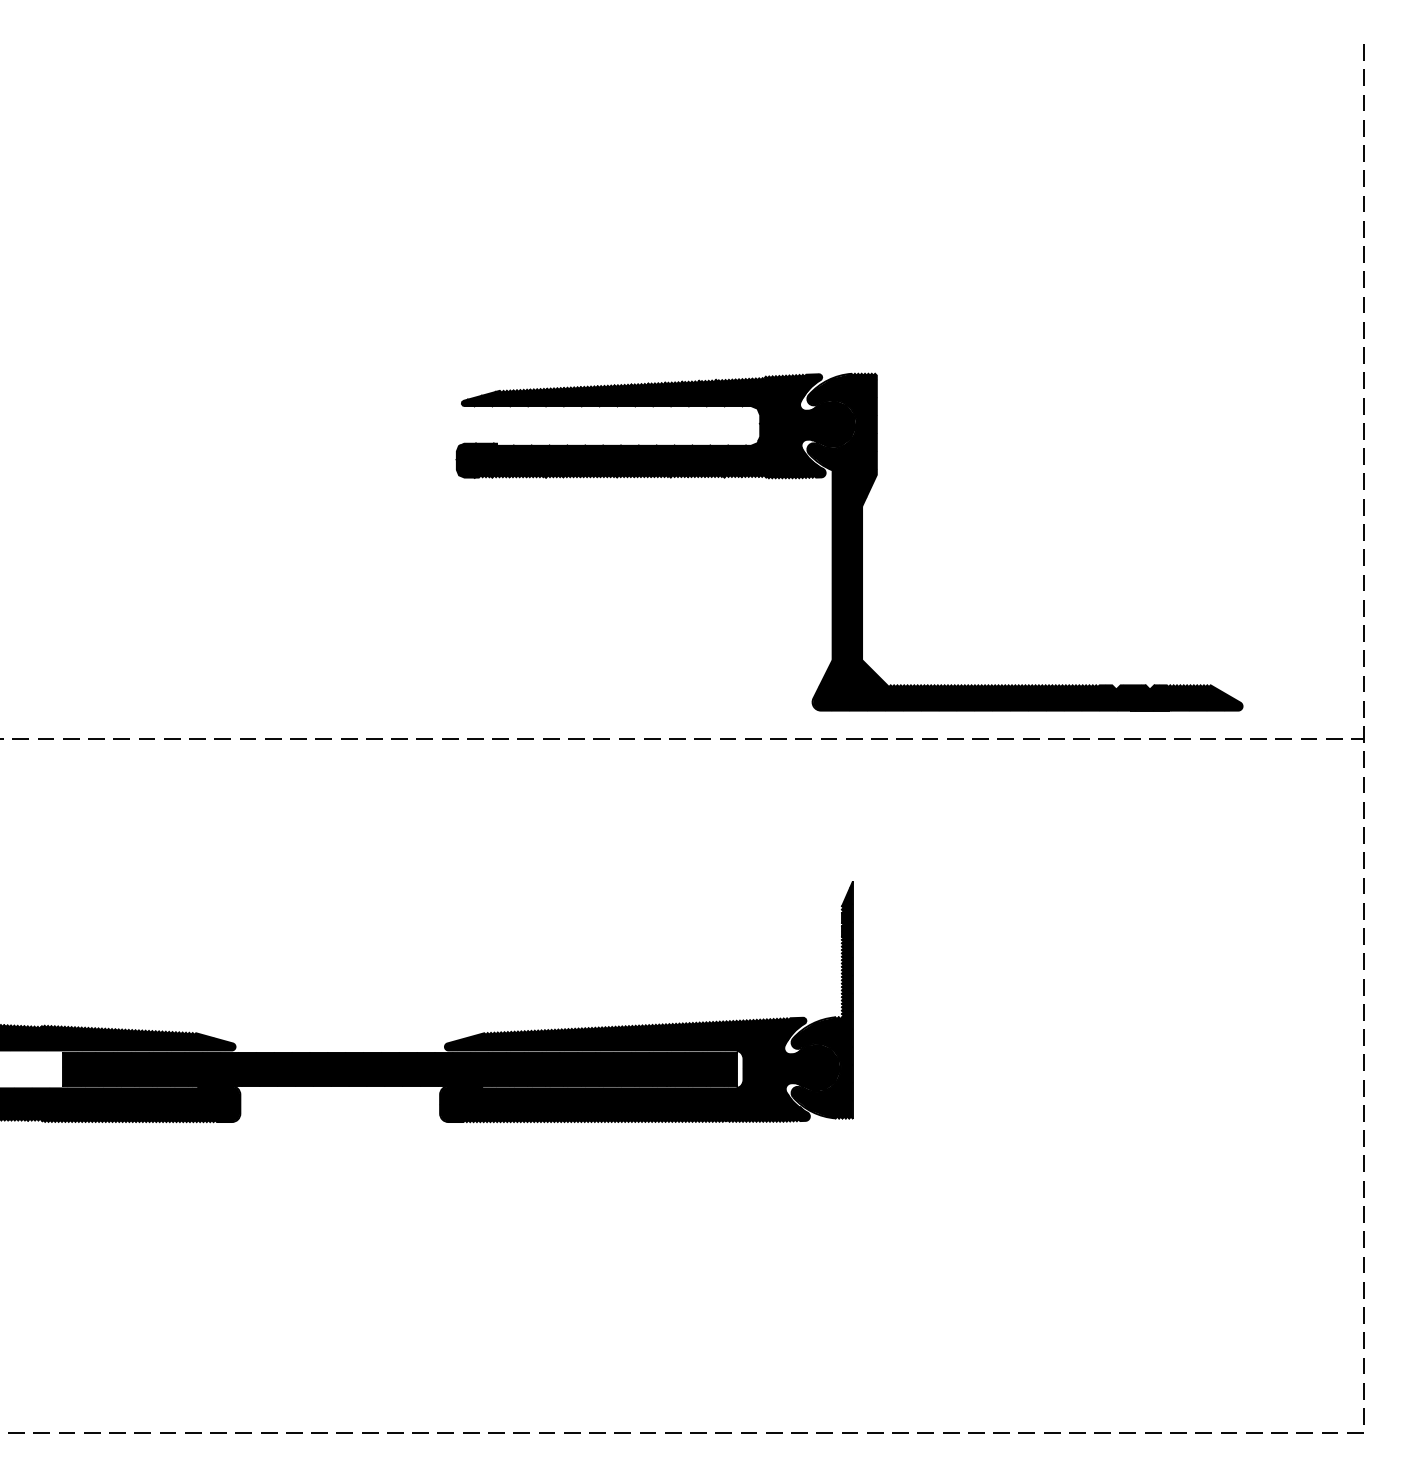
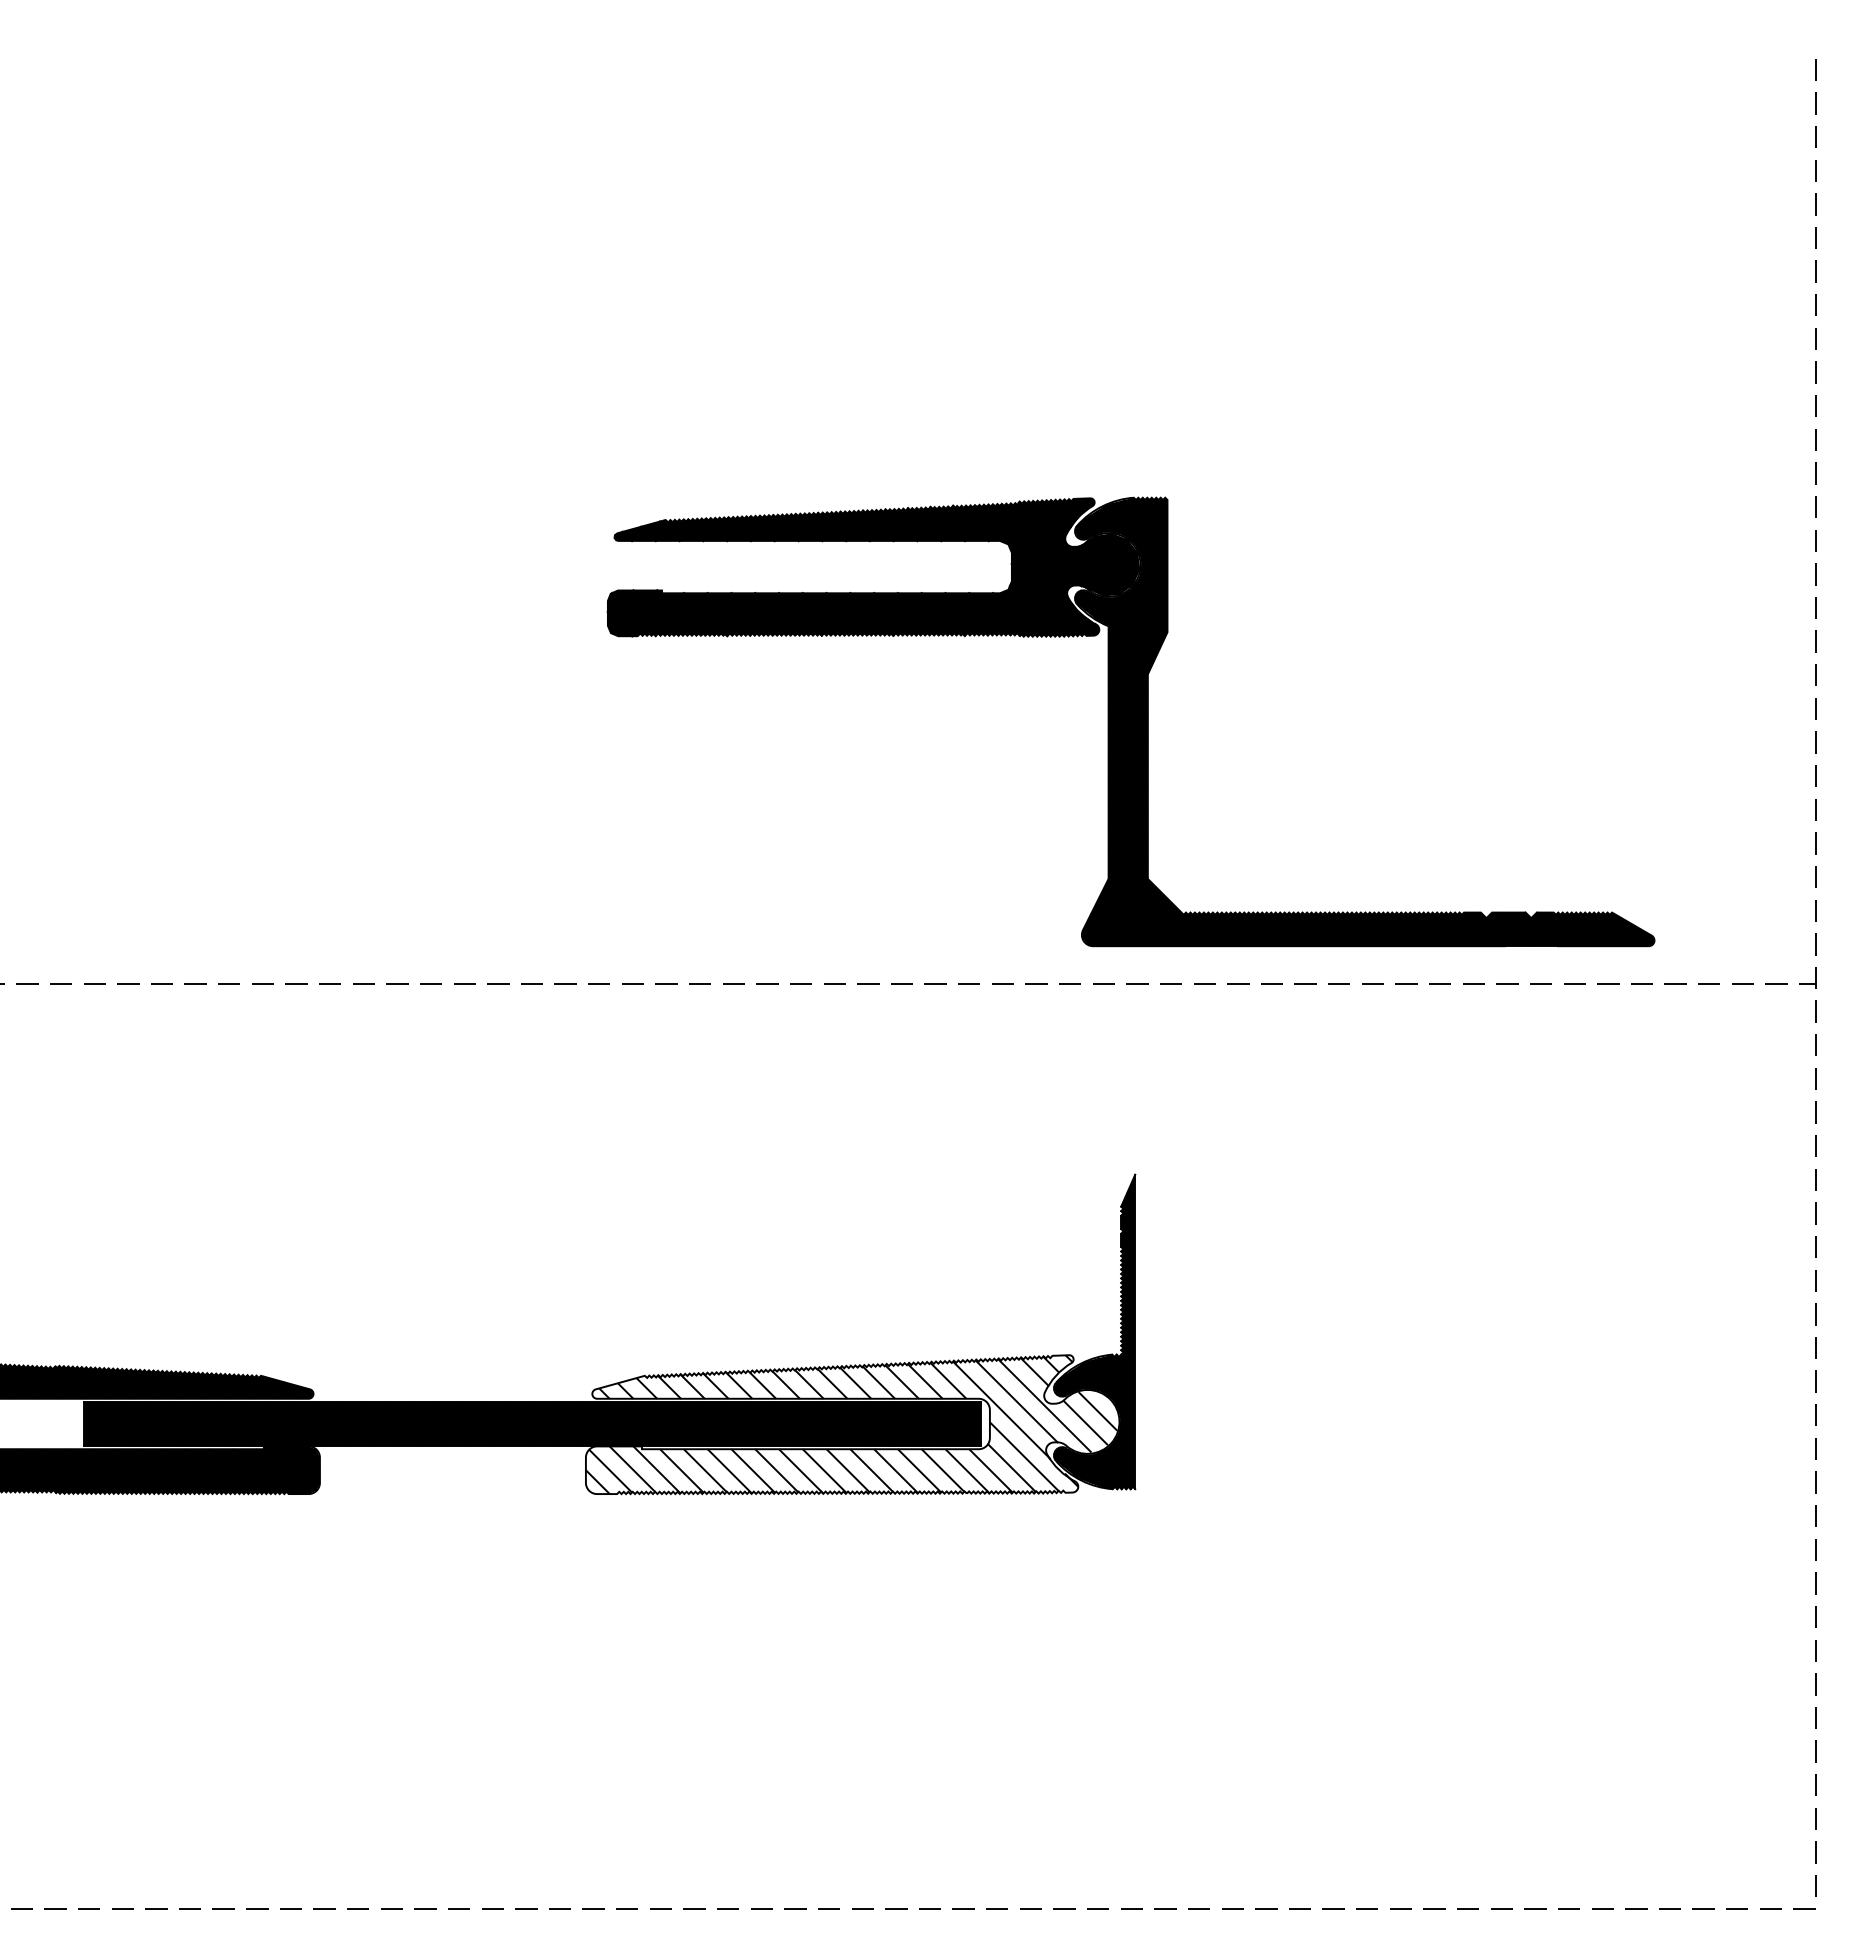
fill: (640, 1069) -> (852, 1424), removed

